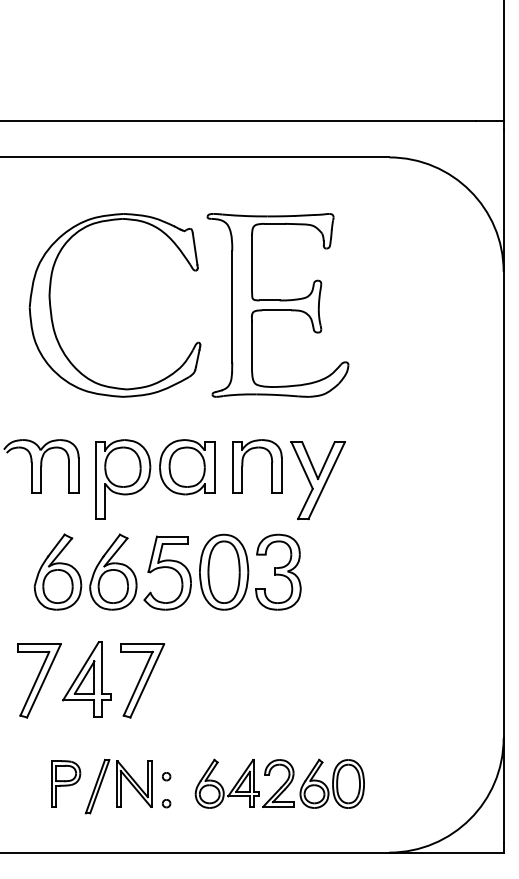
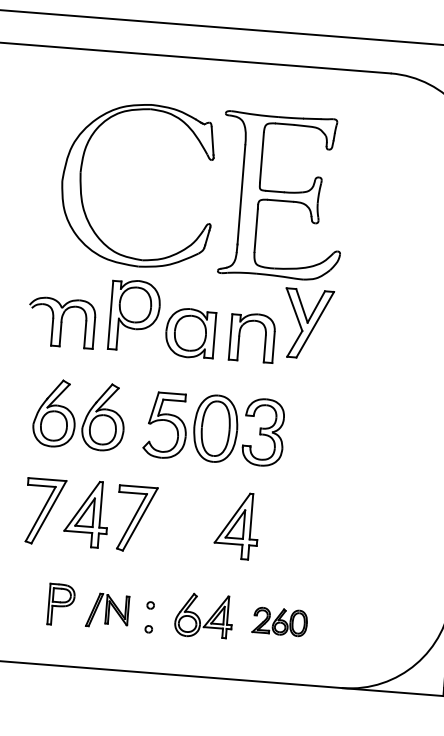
part: (123, 479) -> (135, 315), moved
part: (317, 480) -> (307, 324), moved
part: (79, 573) -> (73, 415), moved
part: (256, 679) -> (236, 525), added
part: (313, 783) -> (280, 621), size x0.6
part: (118, 786) -> (107, 610), size x0.7

